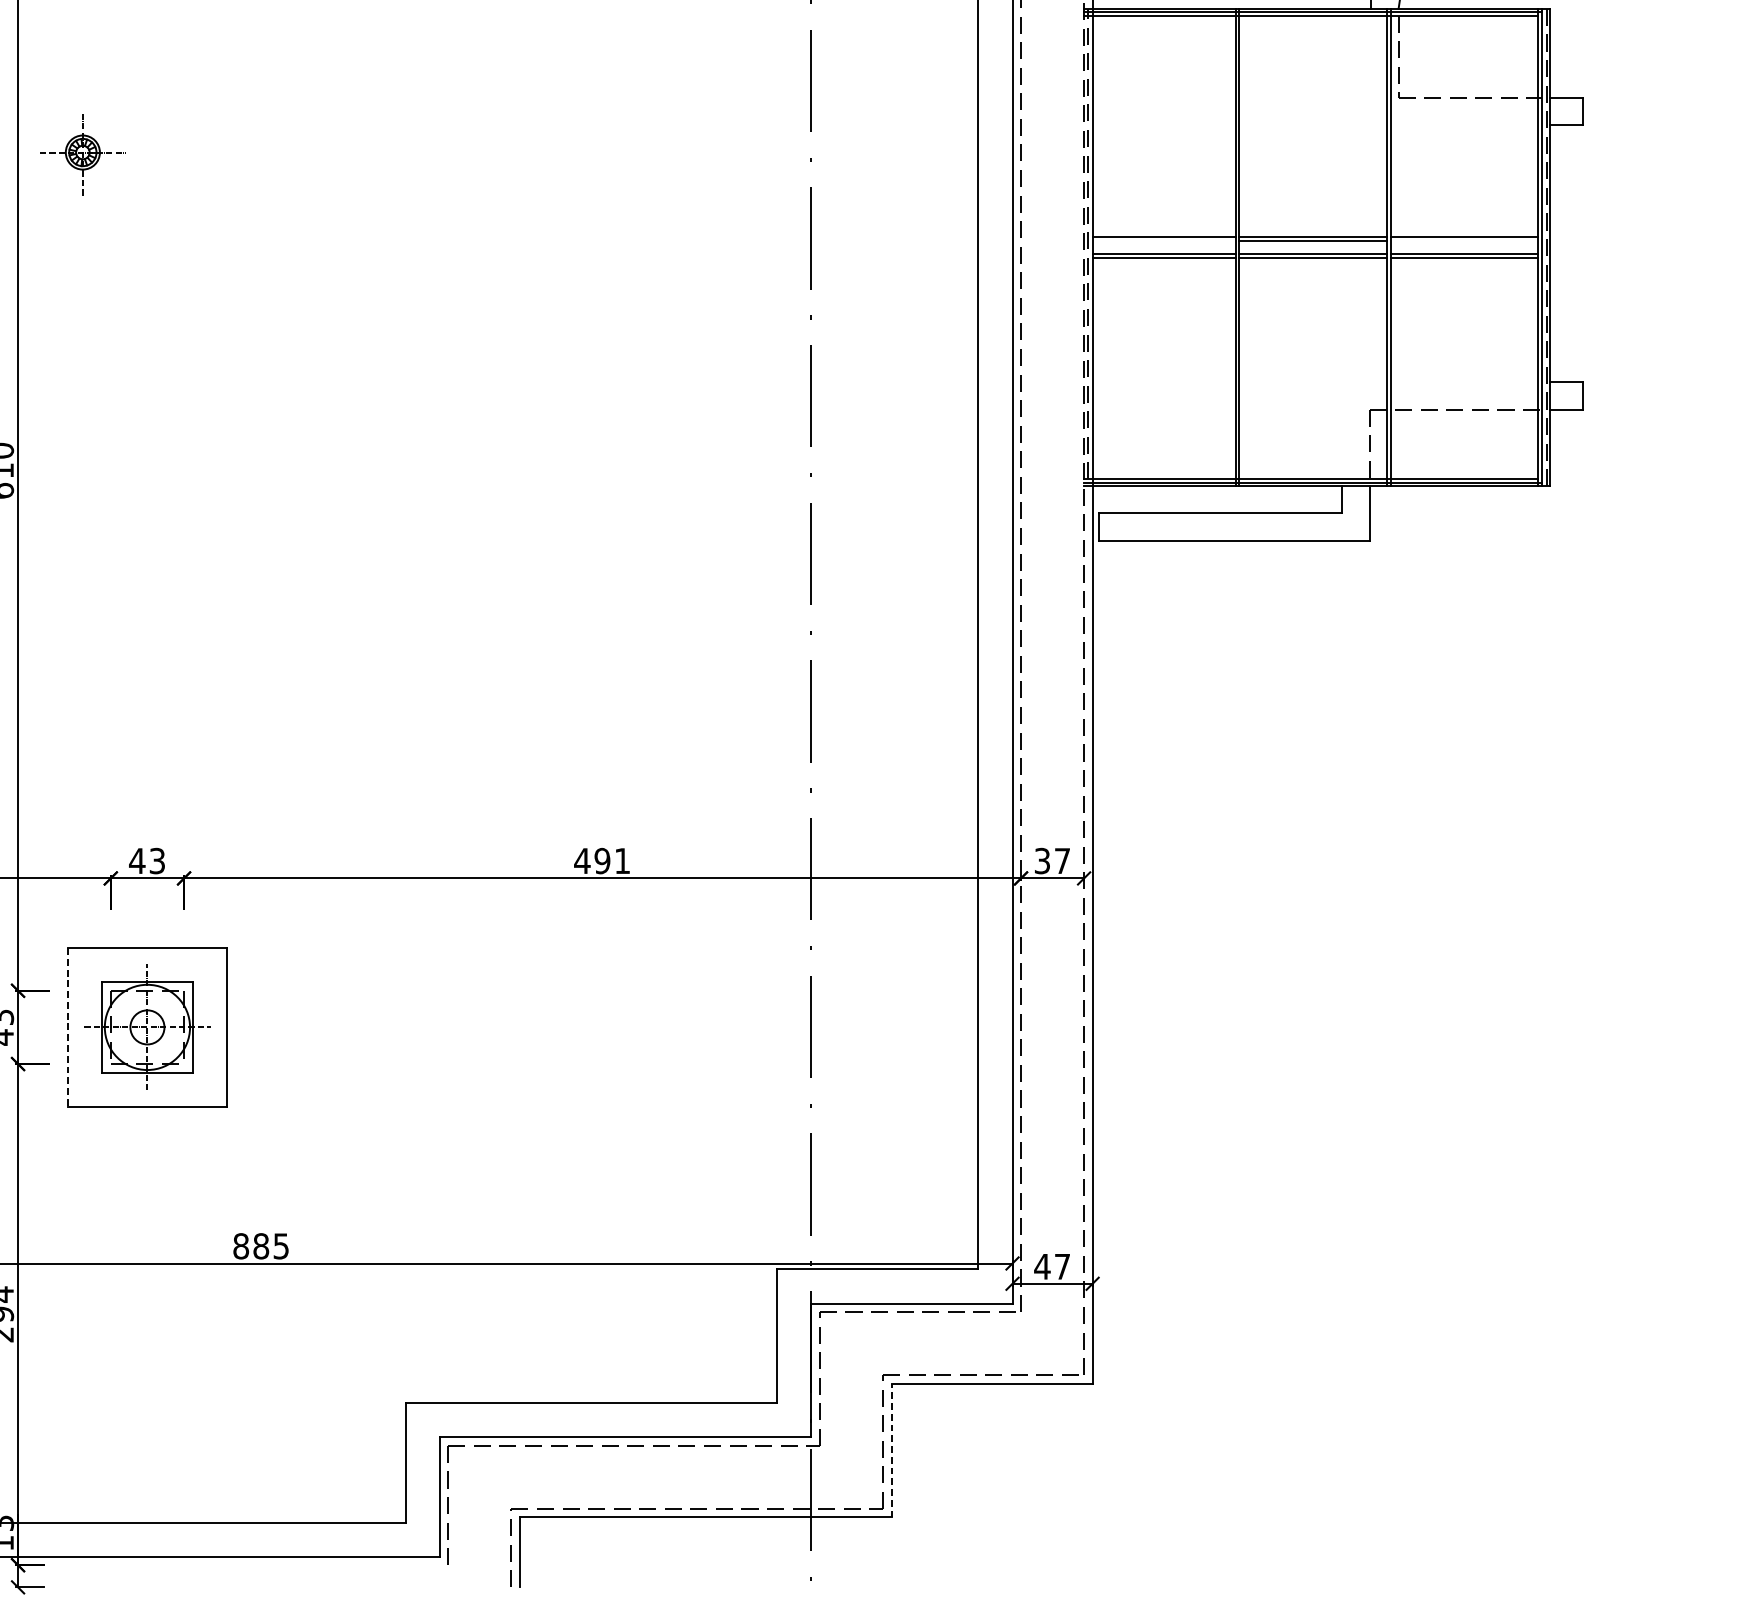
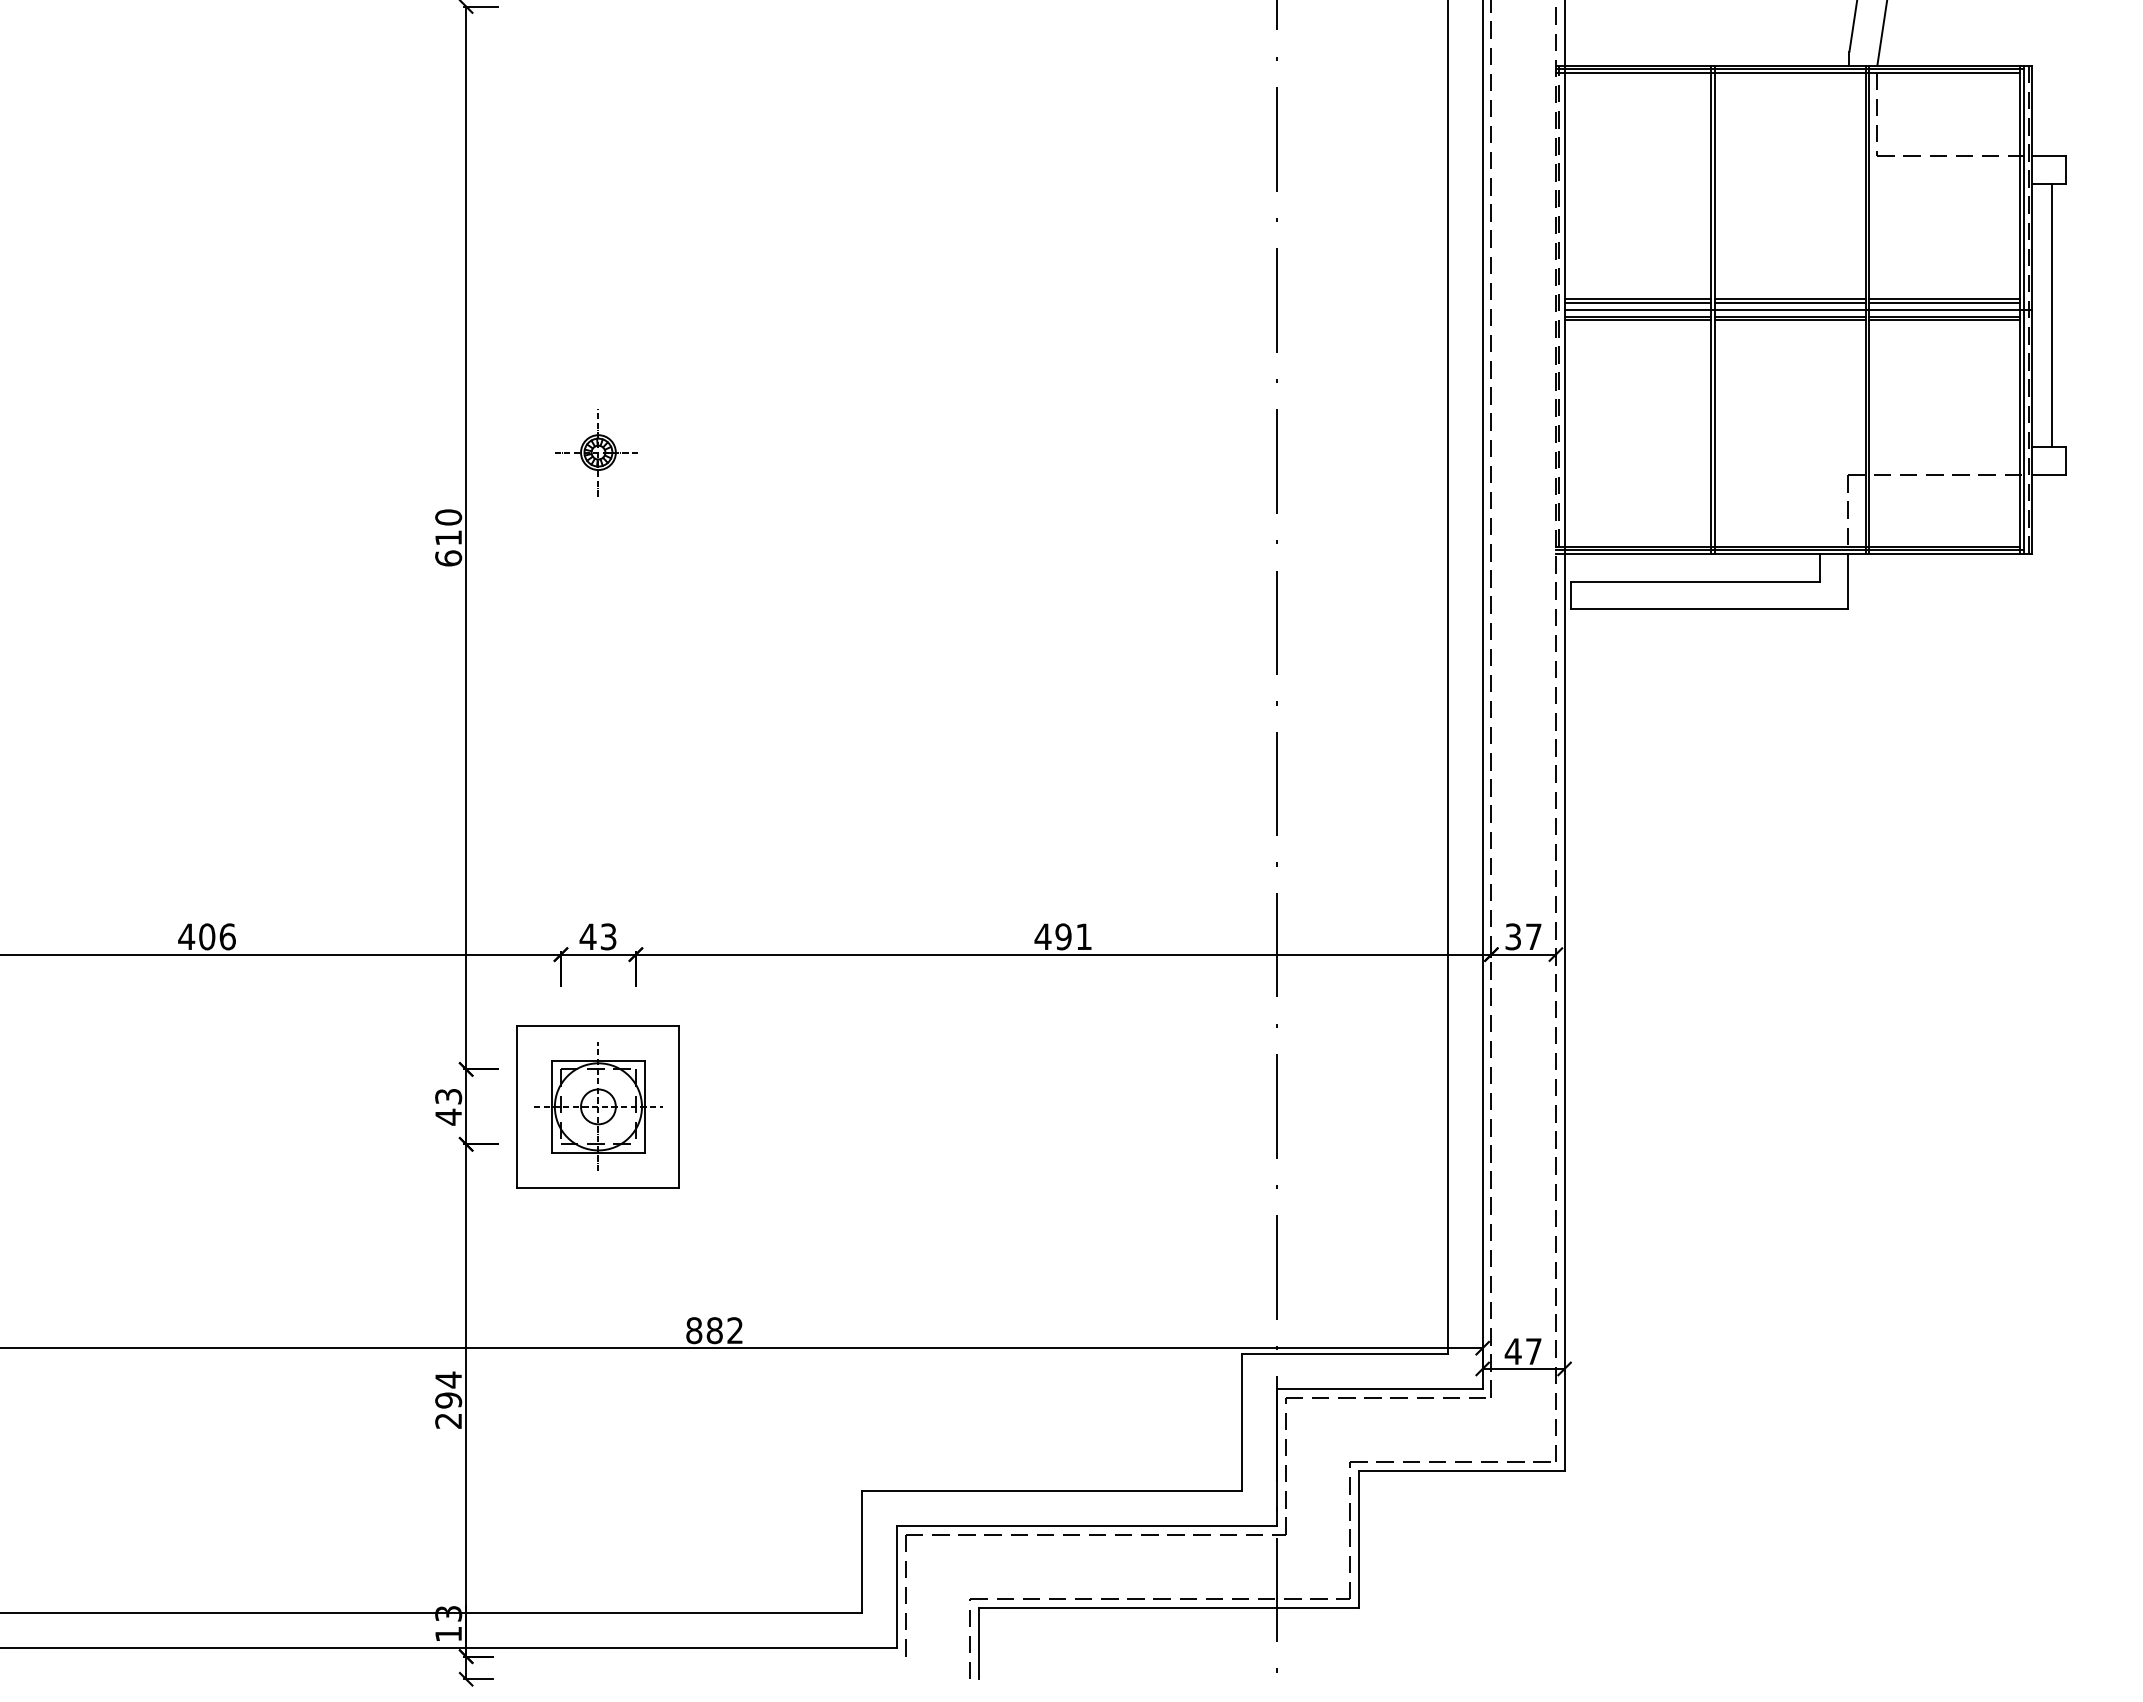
part: (80, 152) -> (596, 452), moved
line: (1163, 240) -> (1637, 302), added
line: (1464, 240) -> (1944, 302), added
line: (1321, 247) -> (1798, 309), added
line: (1568, 253) -> (2051, 315), added
line: (68, 1028) -> (517, 1107), dashed -> solid
text: (280, 1246) -> (734, 1330), 885 -> 882
line: (891, 1449) -> (1358, 1538), dashed -> solid

